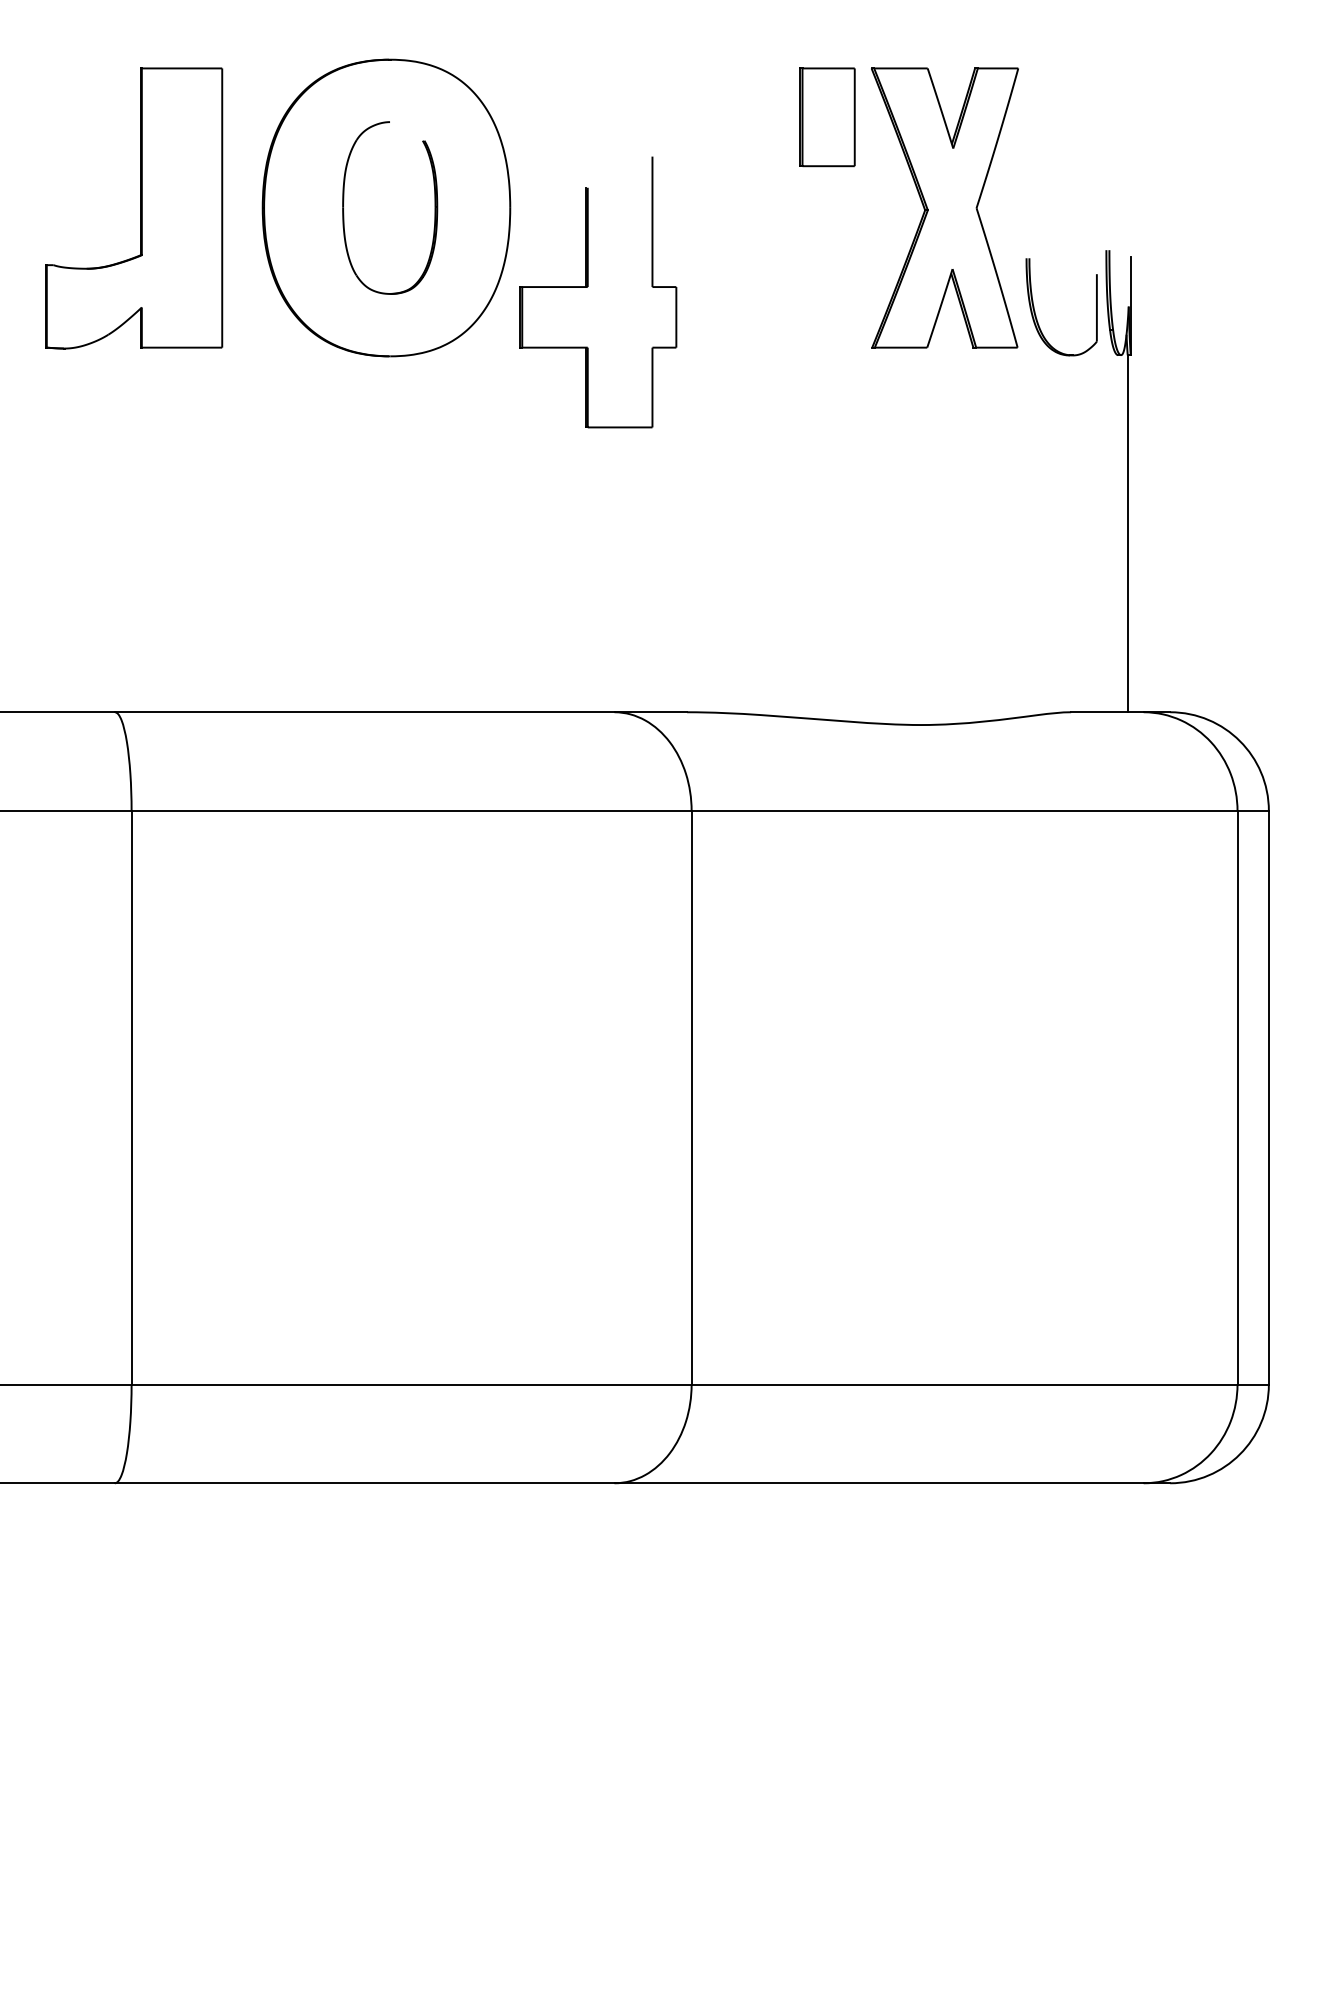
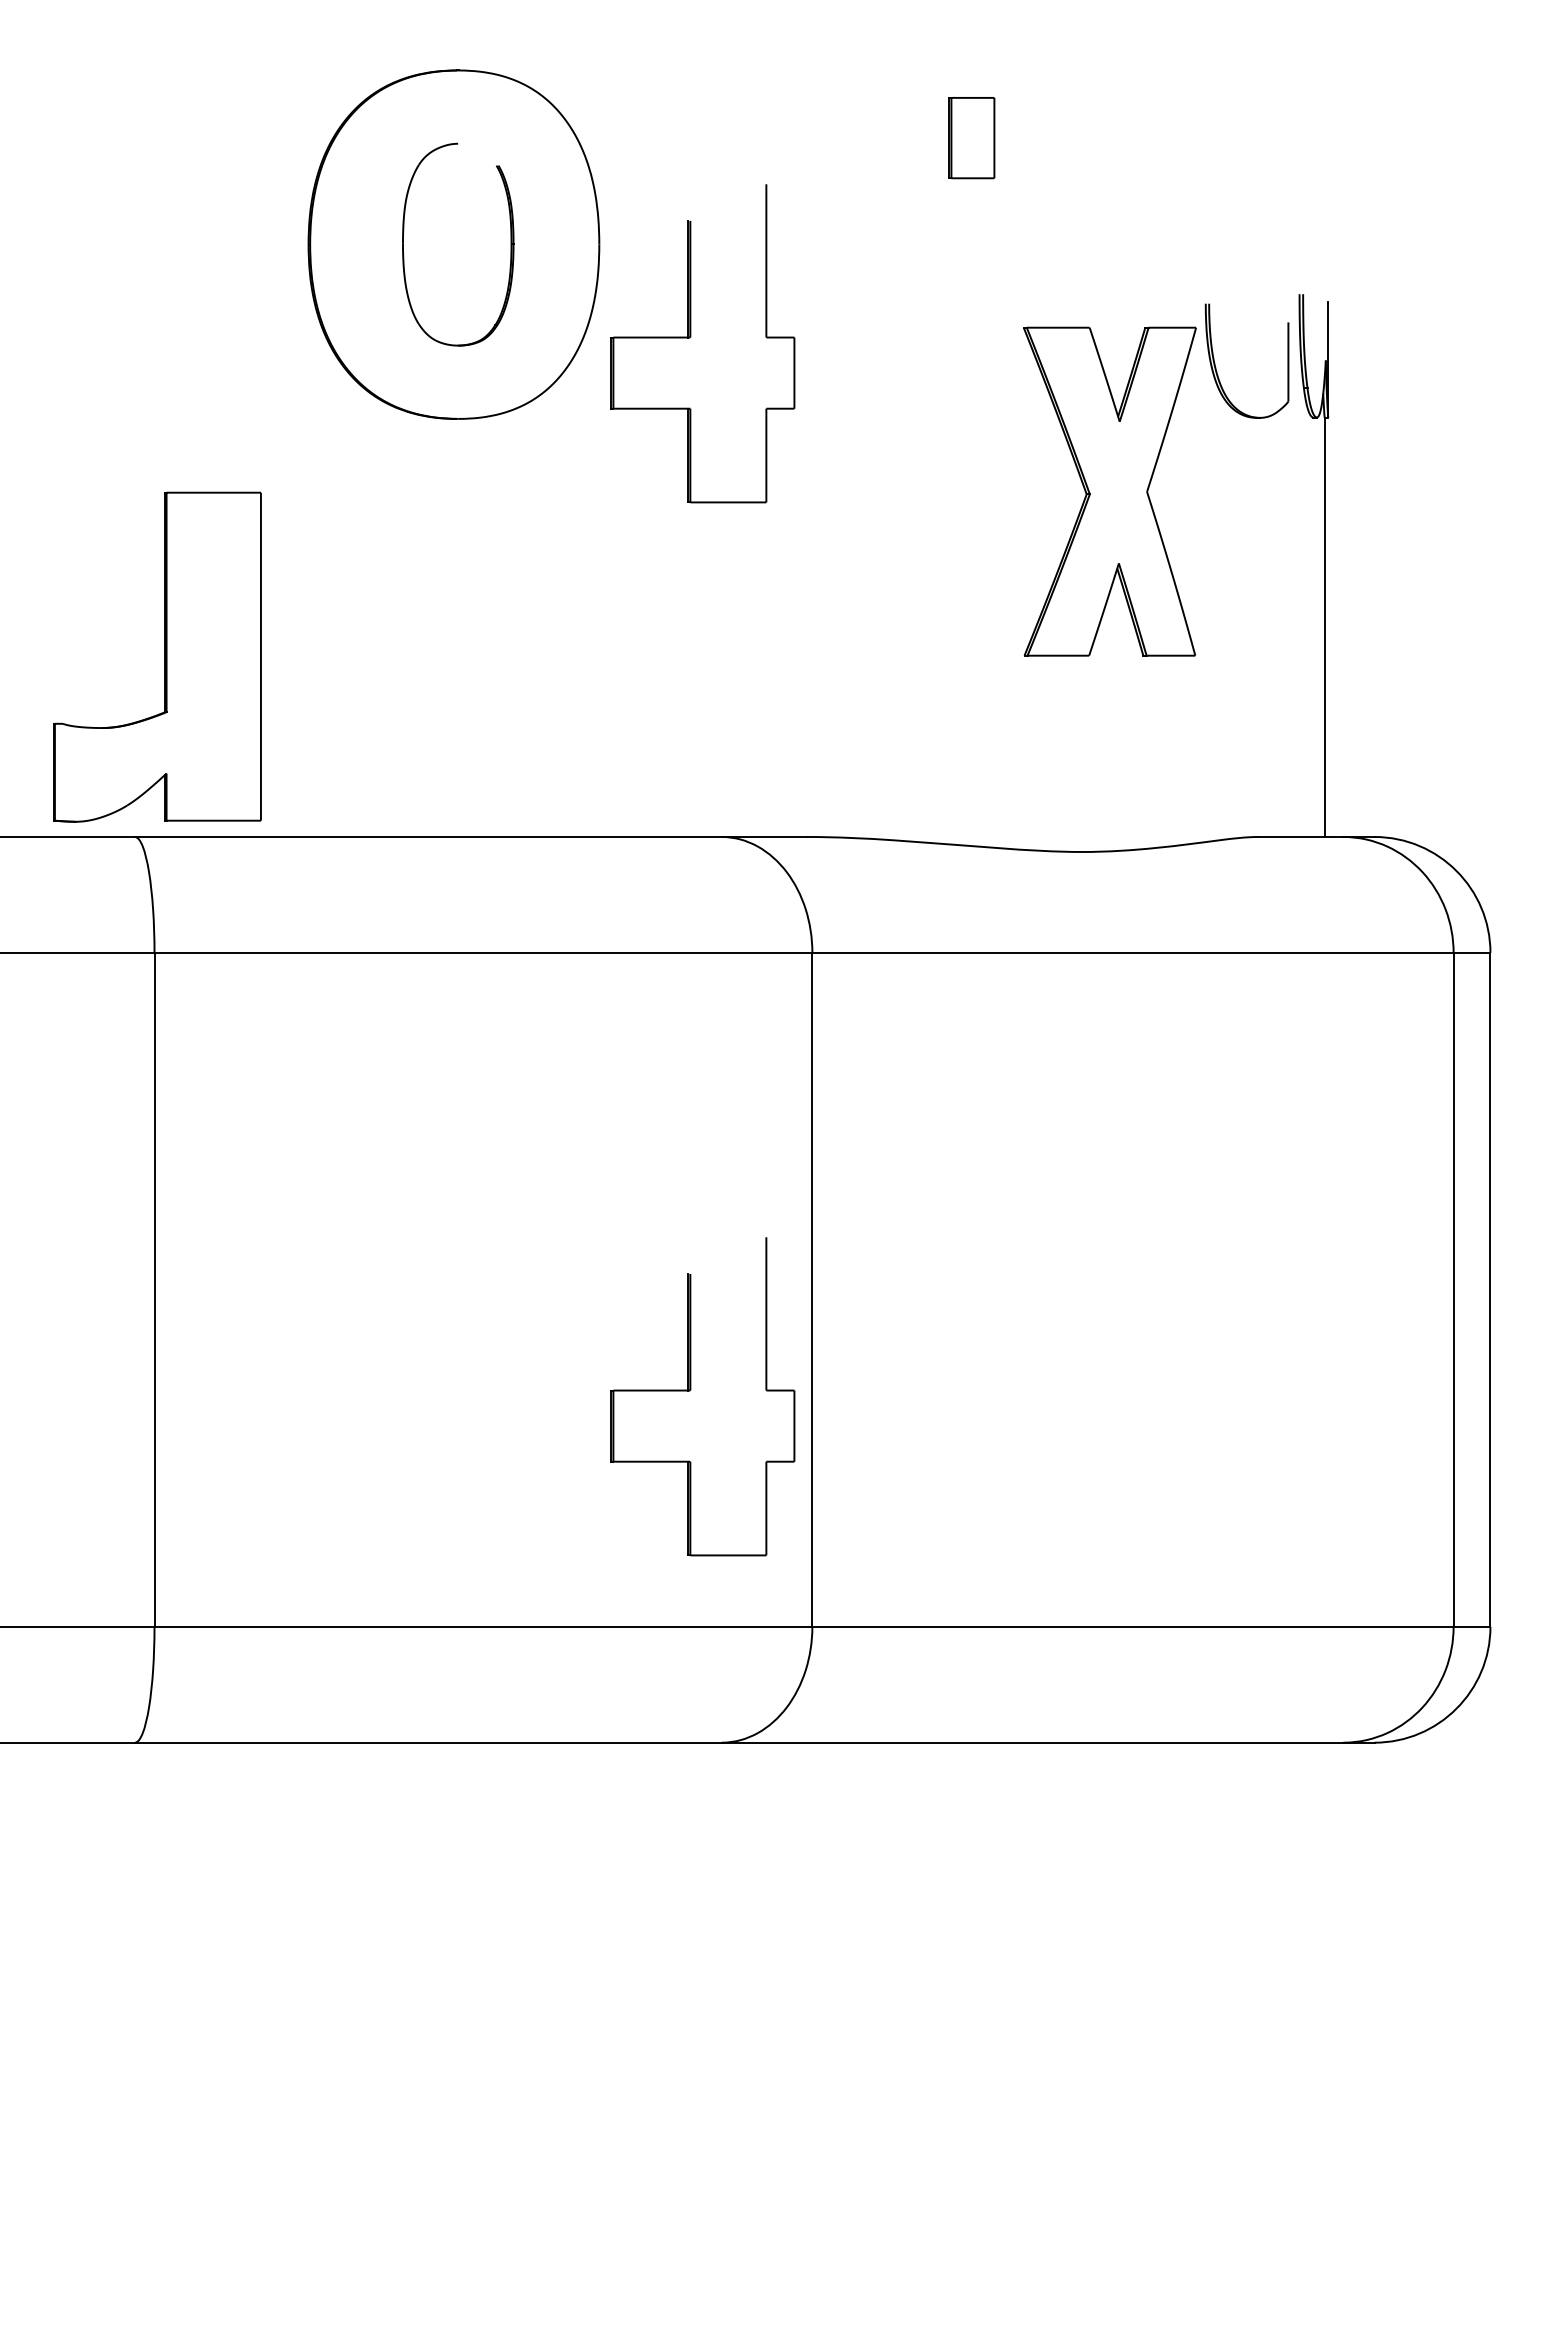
part: (827, 116) -> (971, 137), size x0.7
part: (140, 207) -> (164, 656), moved
part: (944, 207) -> (1109, 491), moved
part: (588, 1183) -> (691, 1390), added

